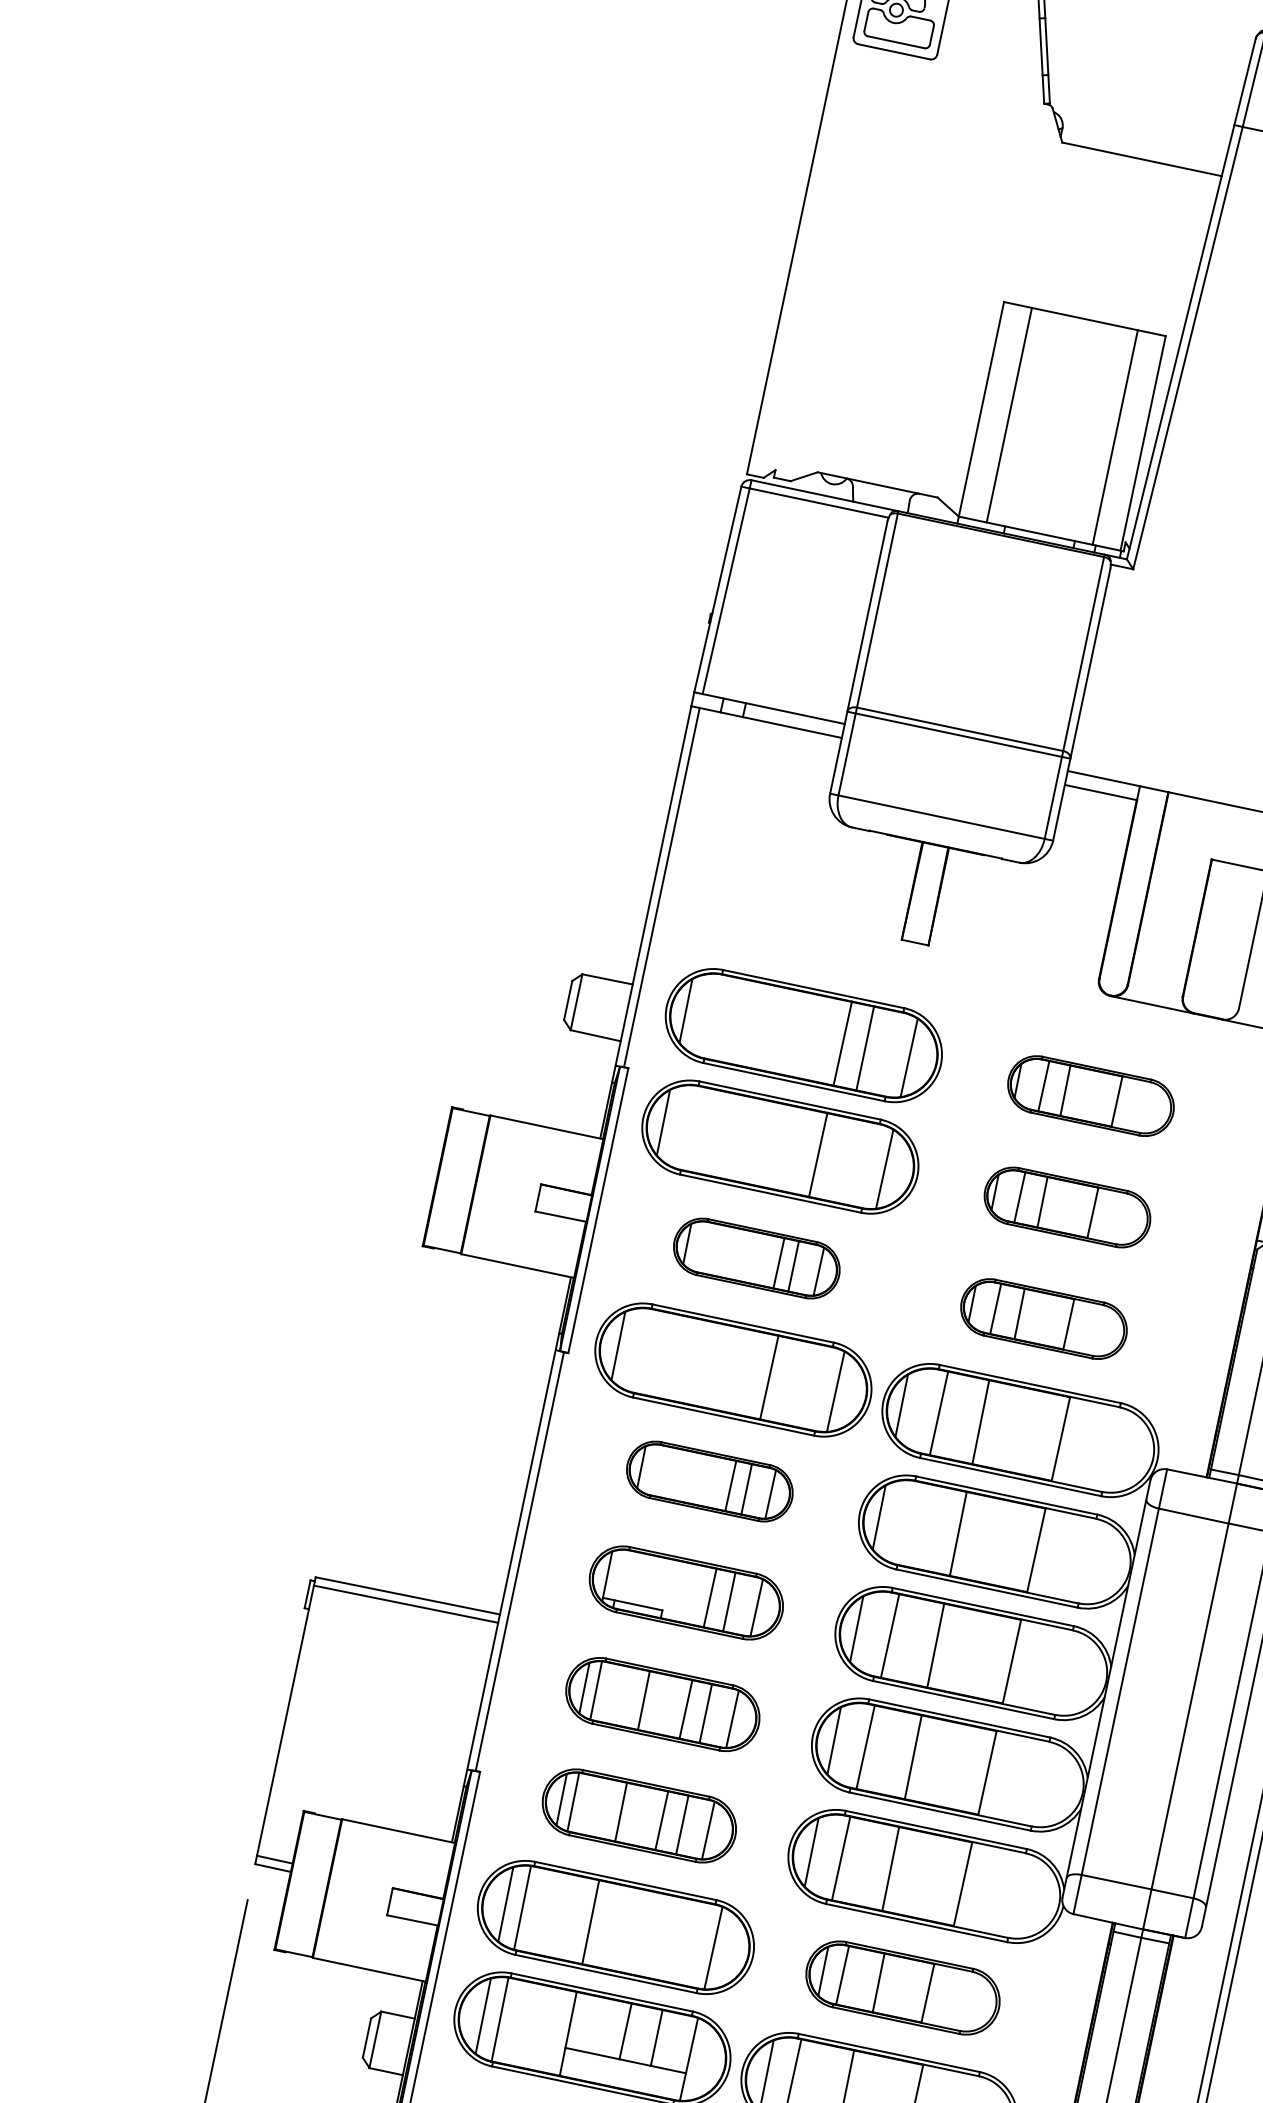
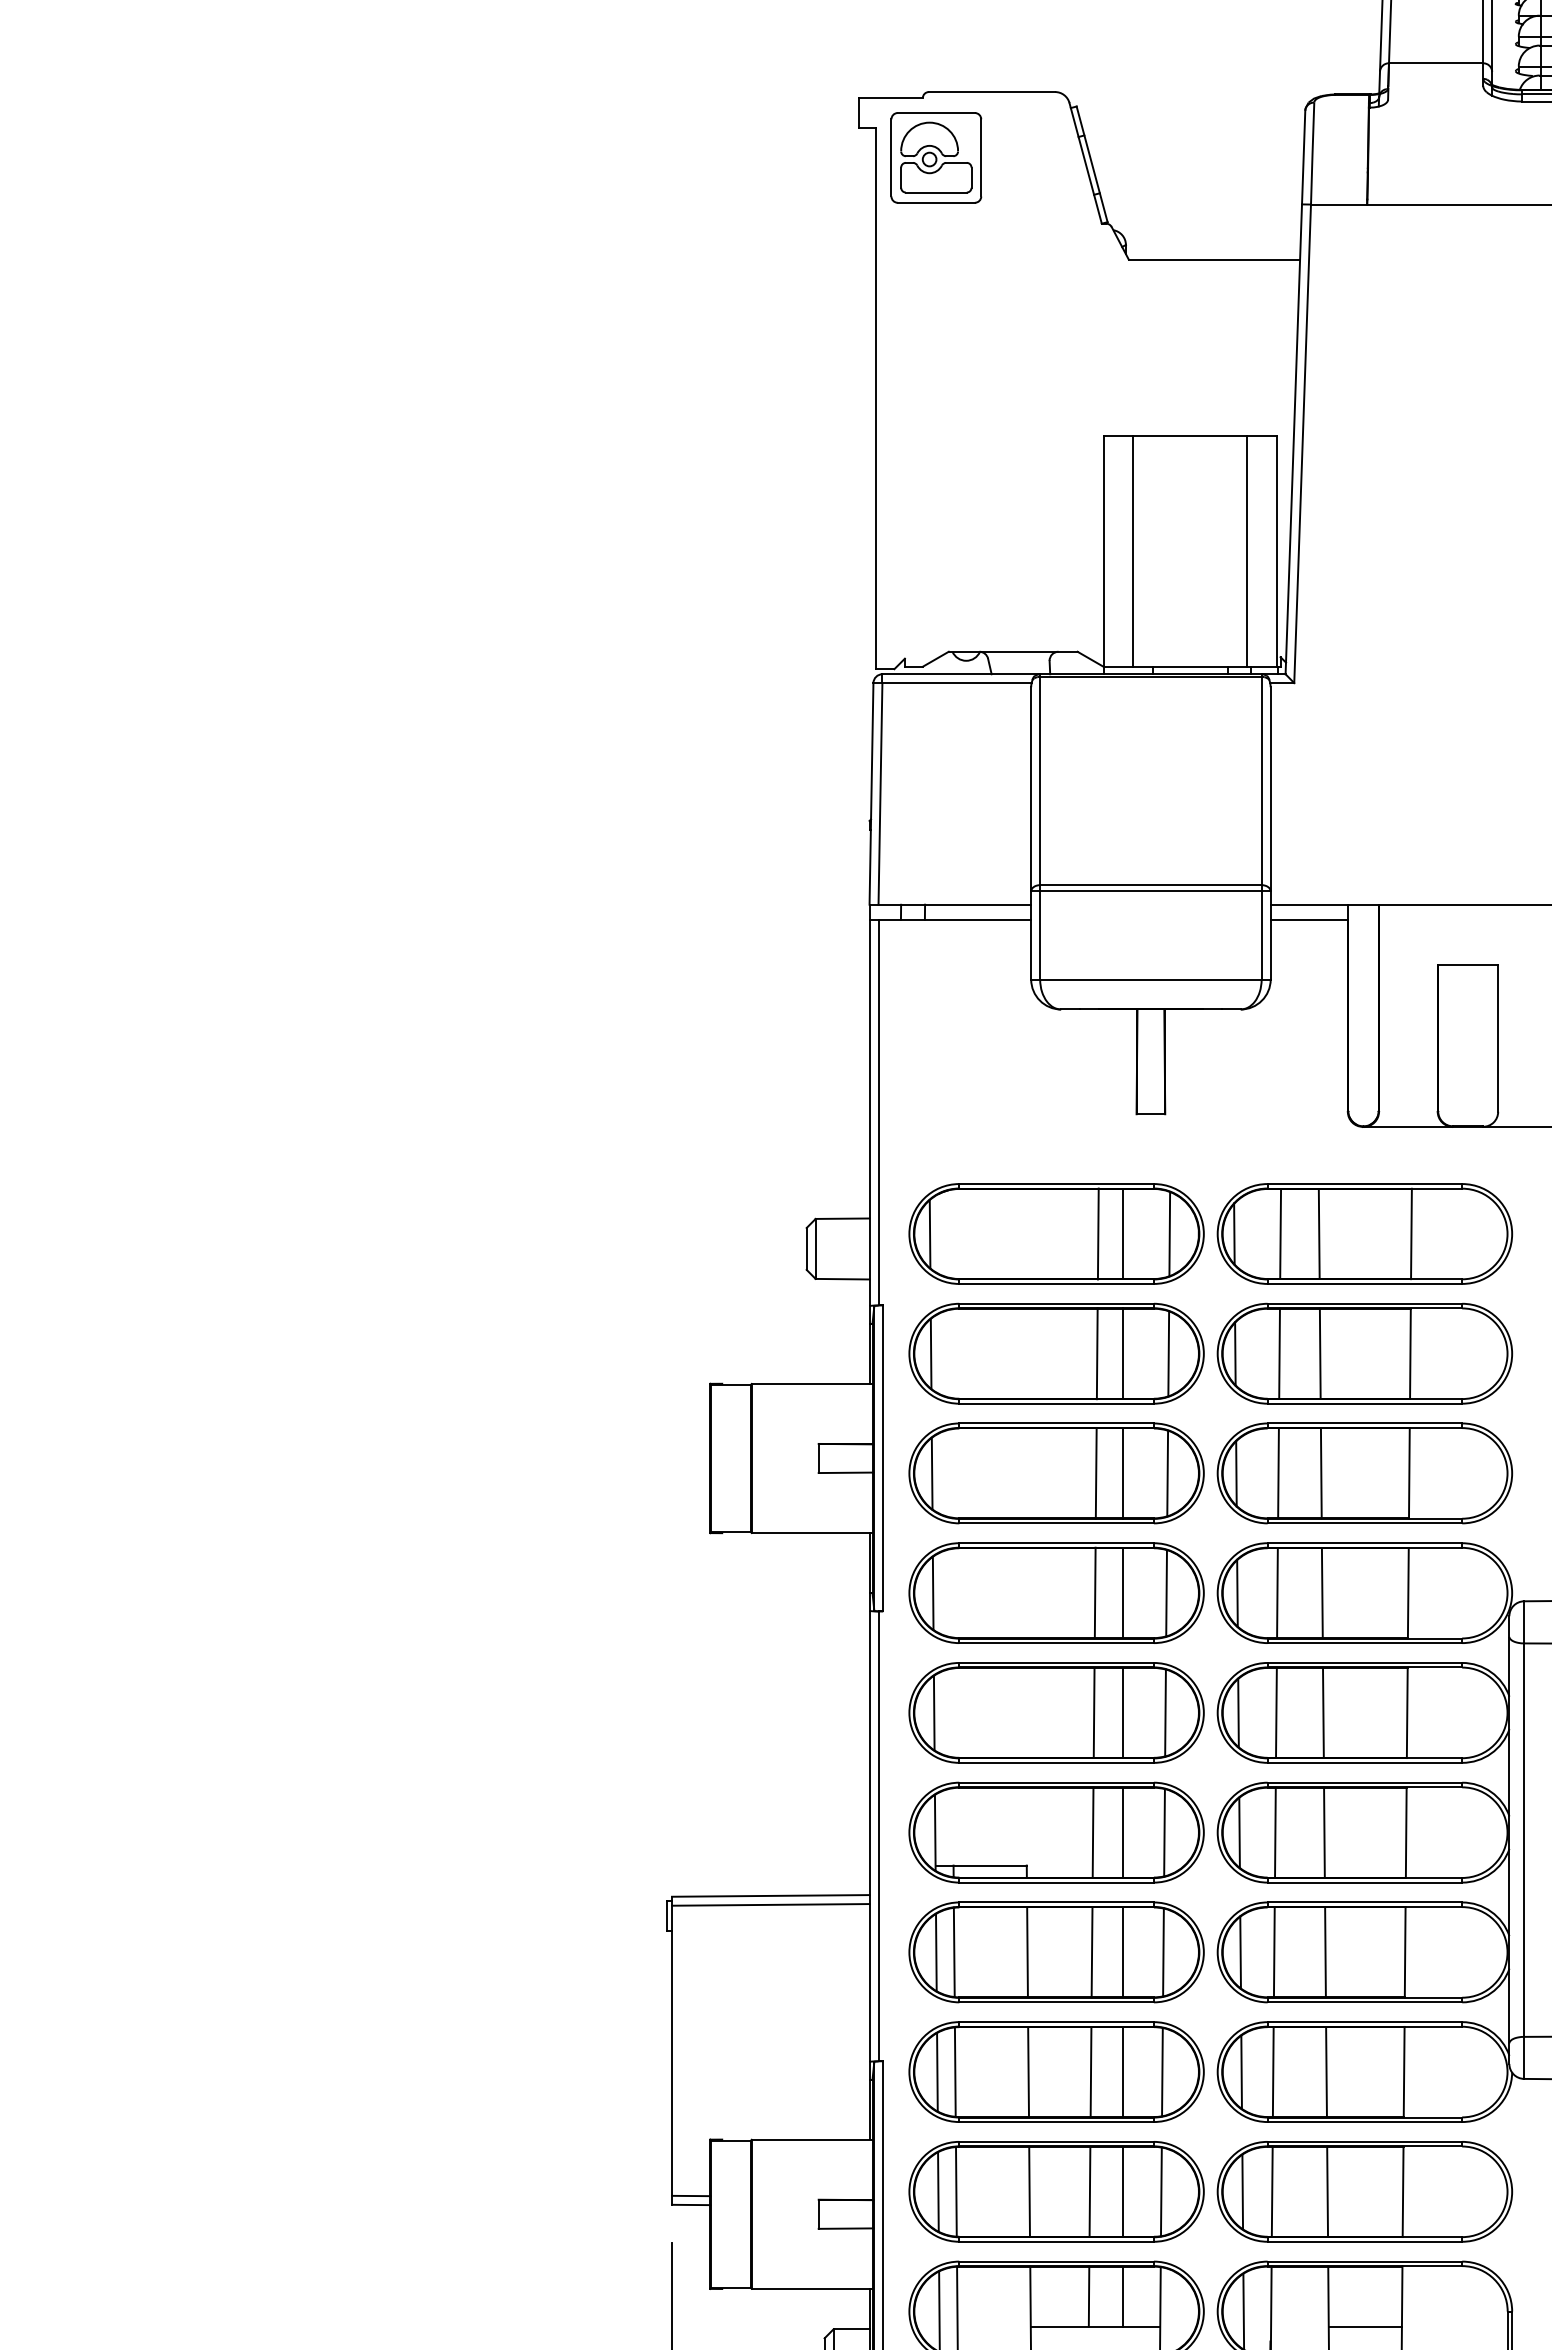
part: (1090, 1095) -> (1364, 1233), size x1.67
line: (841, 1159) -> (1122, 1353), added
part: (1067, 1207) -> (1364, 1353), size x1.67
part: (756, 1258) -> (1056, 1473), size x1.67
part: (1043, 1319) -> (1364, 1473), size x1.67
line: (794, 1382) -> (1122, 1592), added
part: (709, 1481) -> (1056, 1712), size x1.67
line: (914, 1524) -> (1276, 1712), added
part: (686, 1592) -> (1056, 1832), size x1.43
part: (662, 1704) -> (1056, 1952), size x1.43
part: (639, 1815) -> (1056, 2071), size x1.43
line: (646, 1933) -> (1089, 2191), added
line: (677, 1940) -> (1122, 2191), added
part: (902, 1987) -> (1364, 2191), size x1.43

